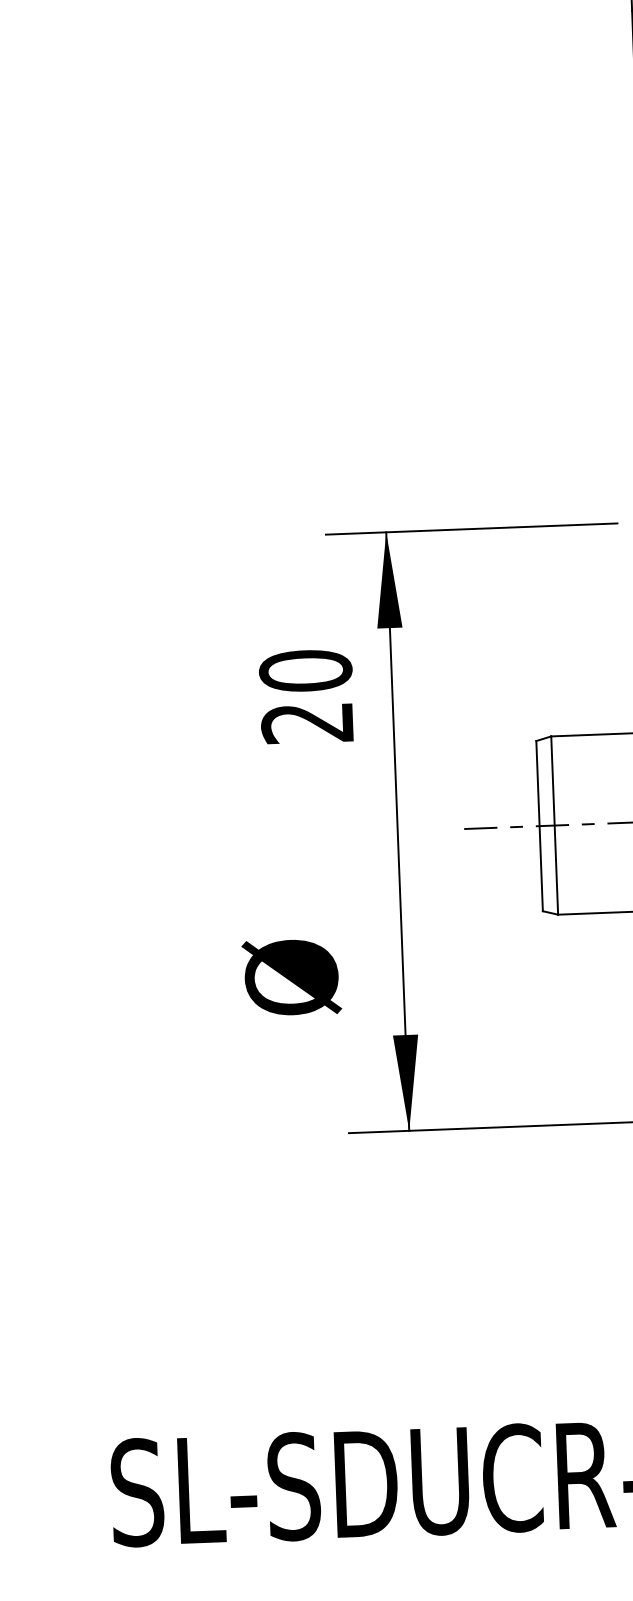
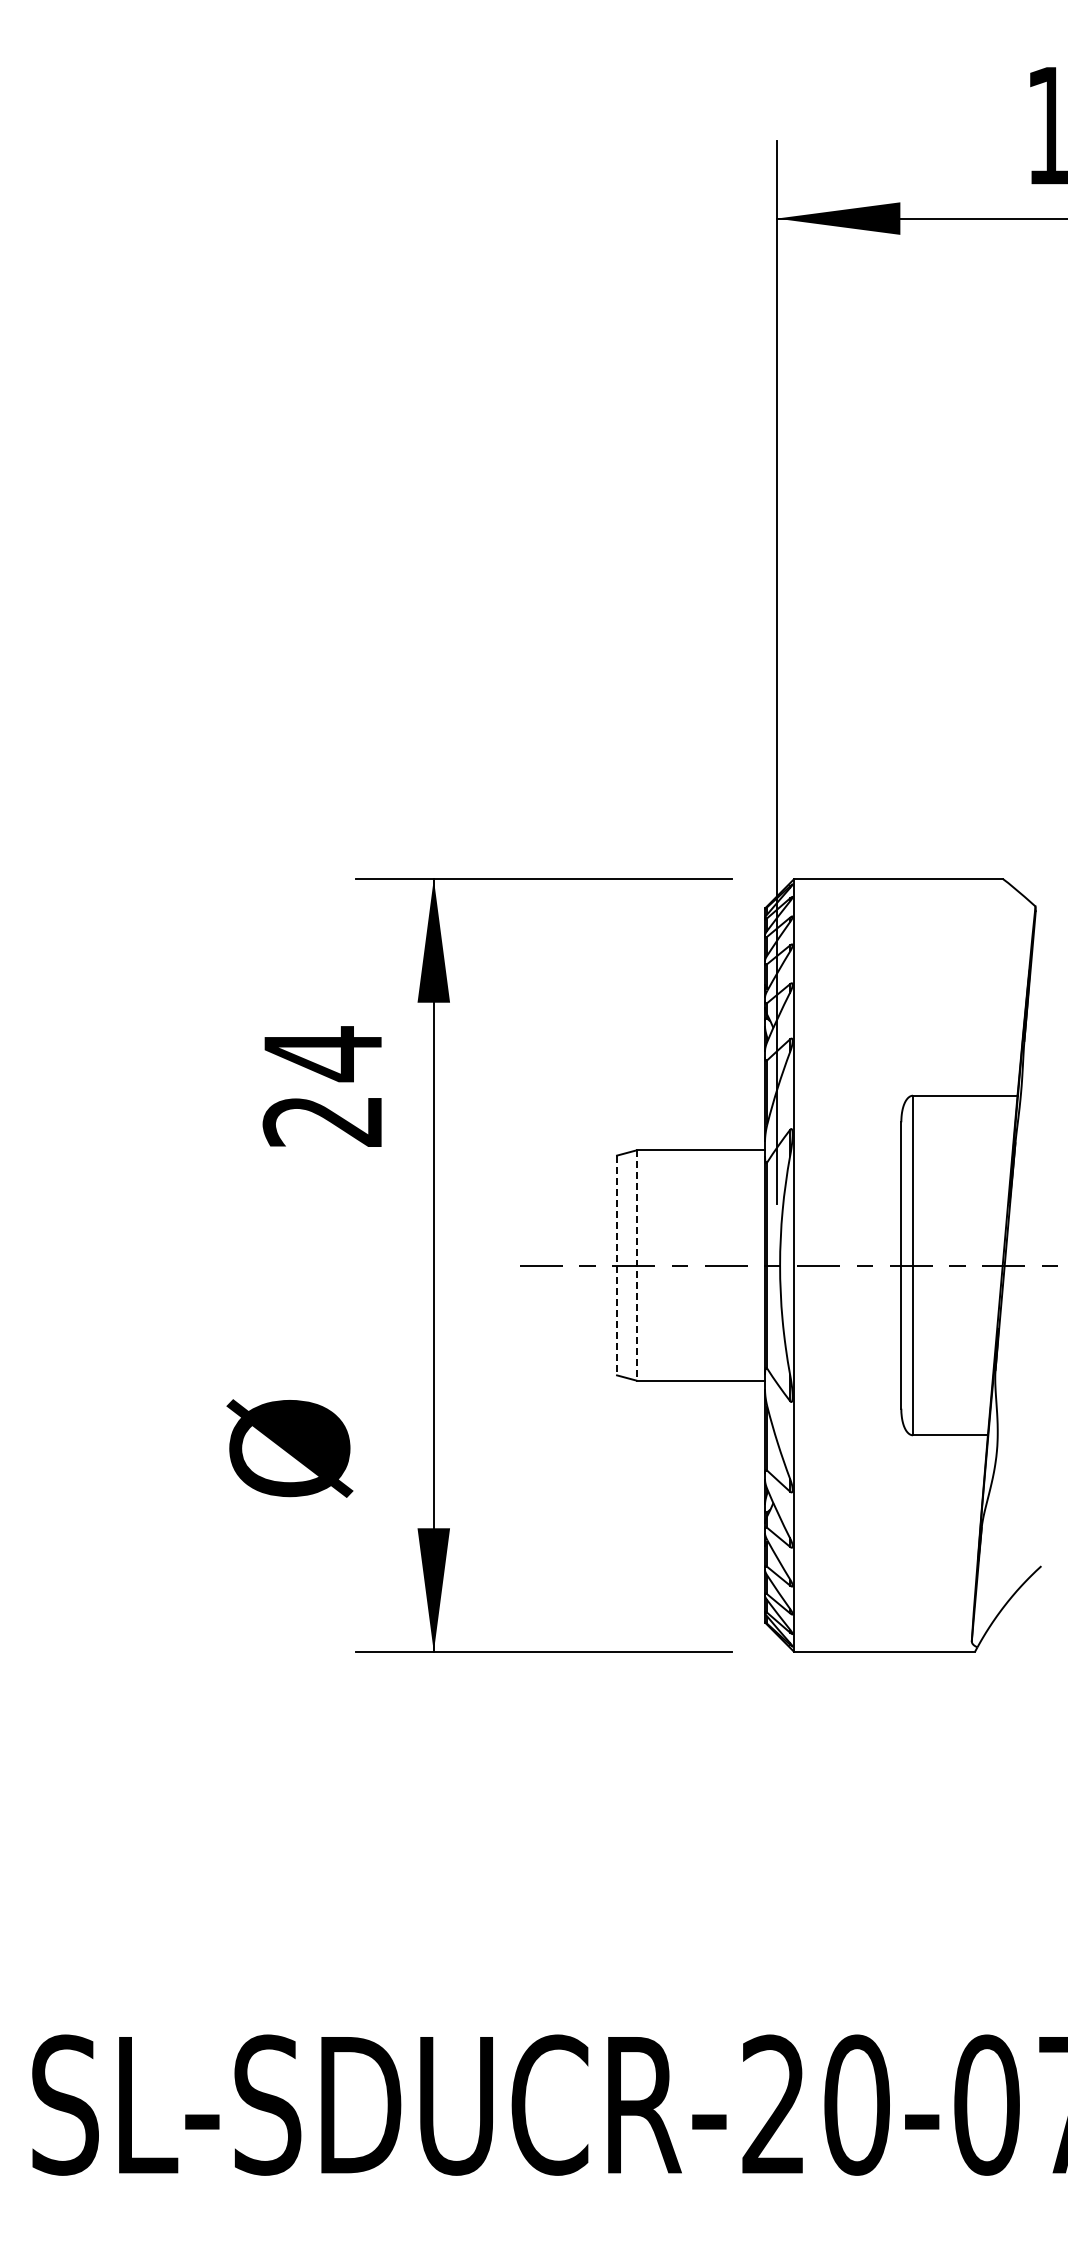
text: (305, 671) -> (322, 1054), 20 -> 24
line: (539, 826) -> (617, 1265), solid -> dashed
line: (554, 826) -> (636, 1266), solid -> dashed

